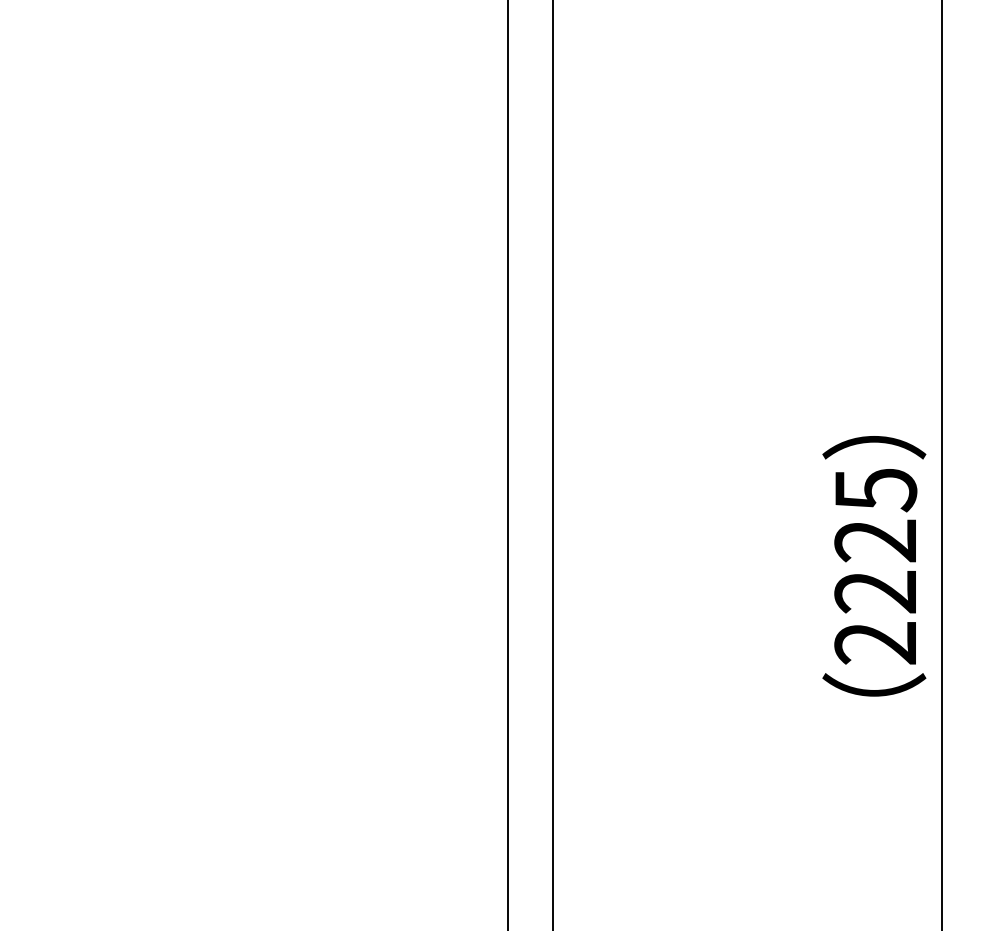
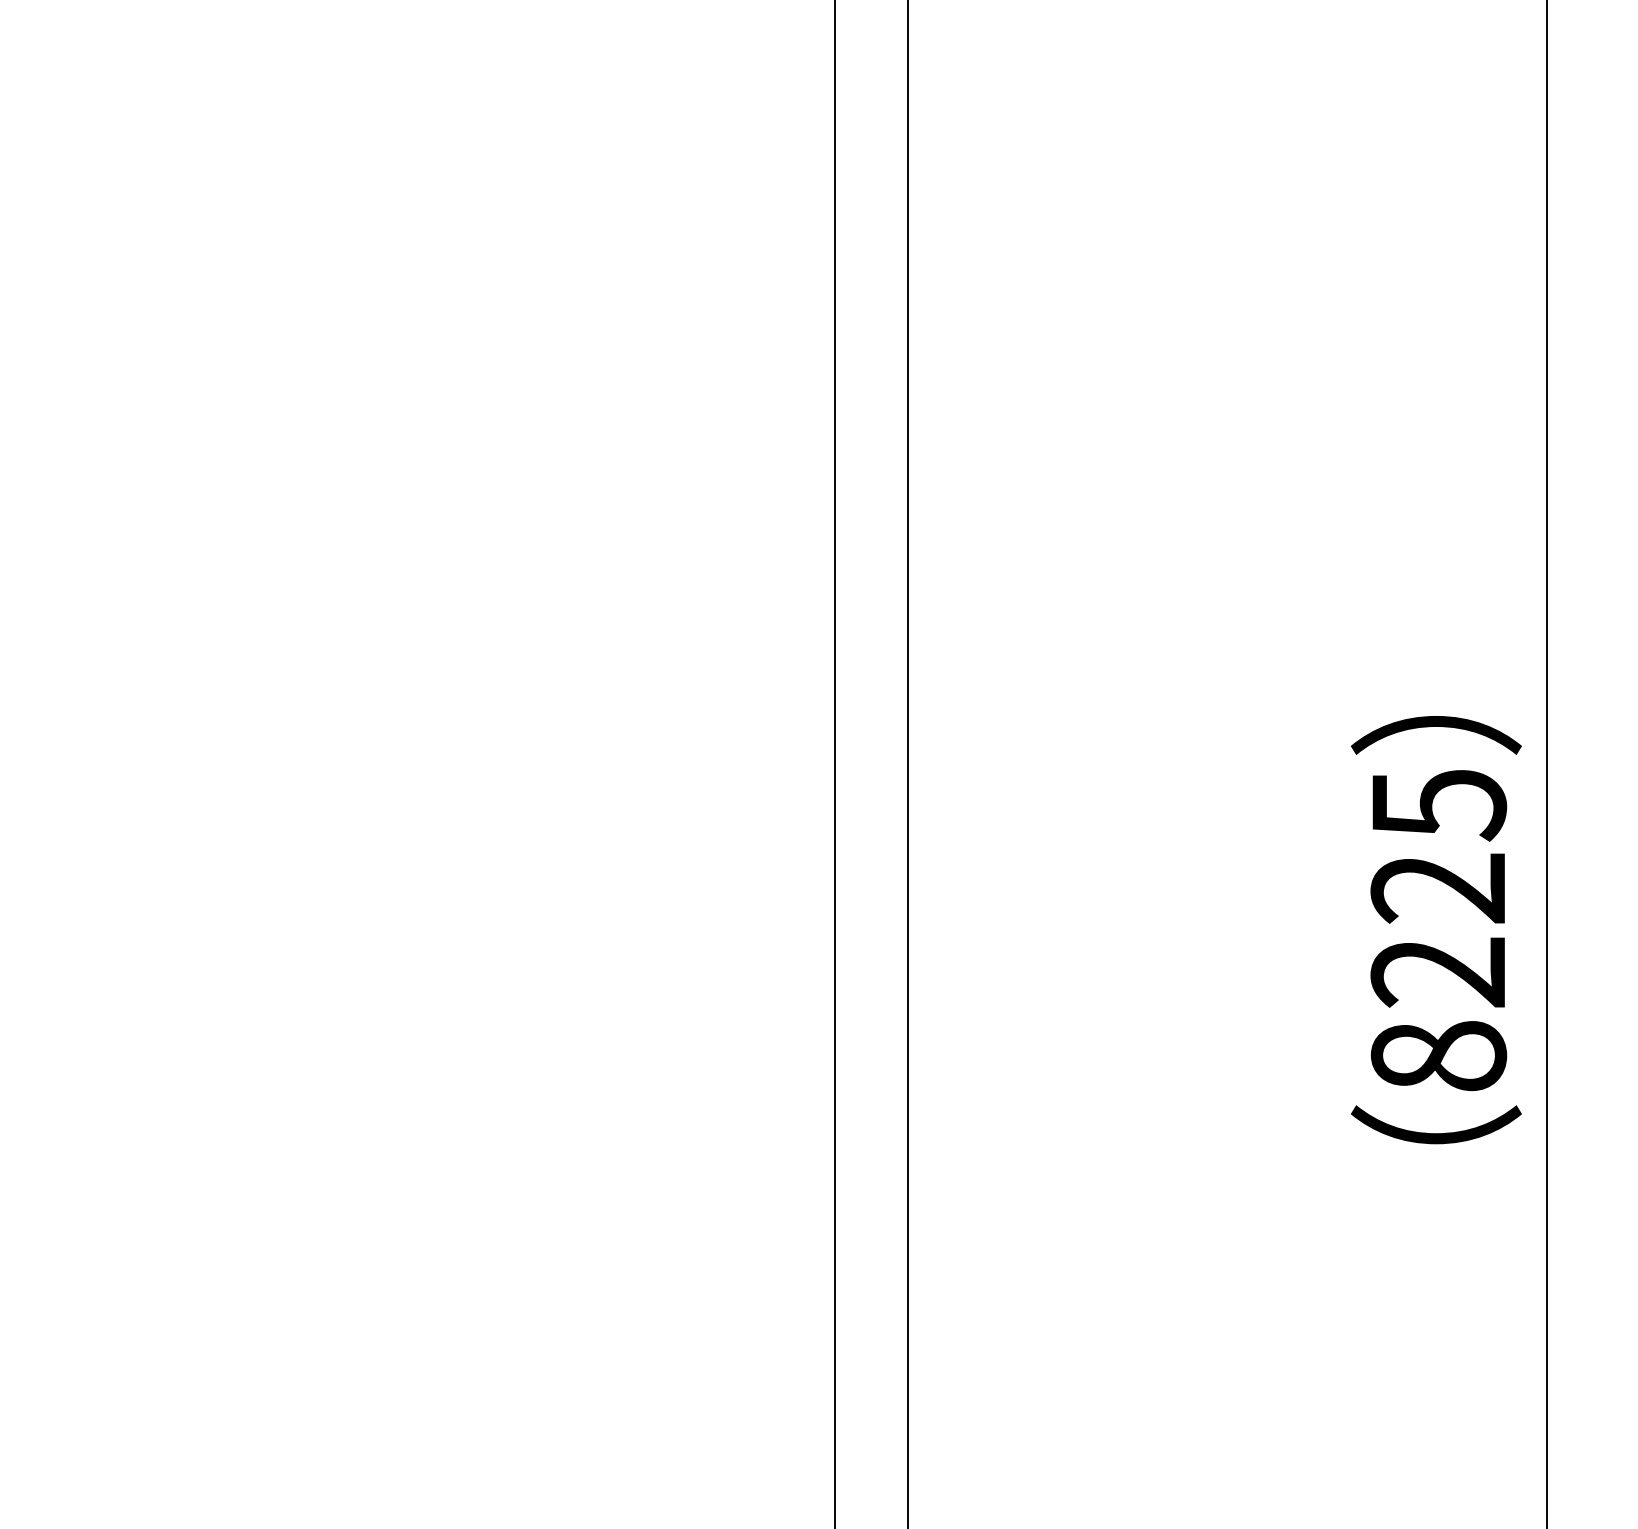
text: (875, 642) -> (1438, 1055), 2225 -> 8225

